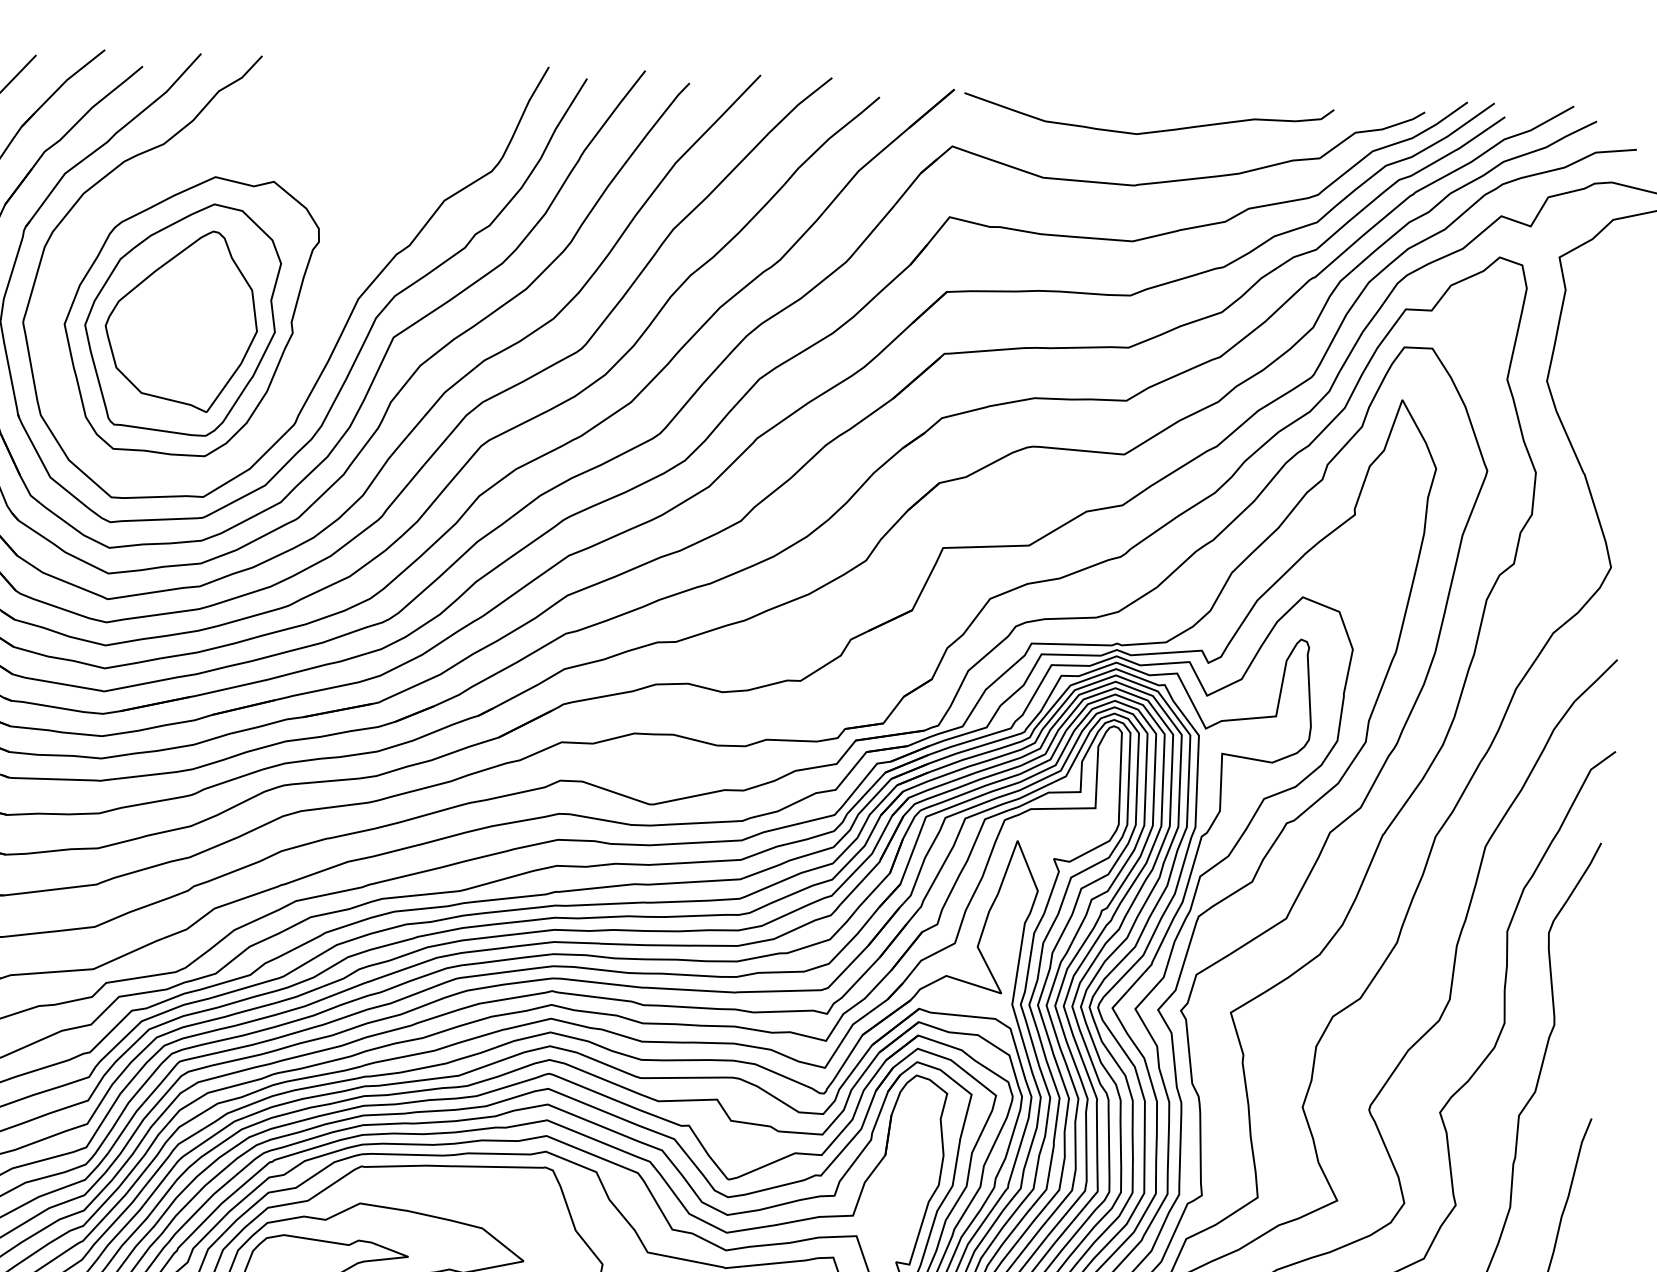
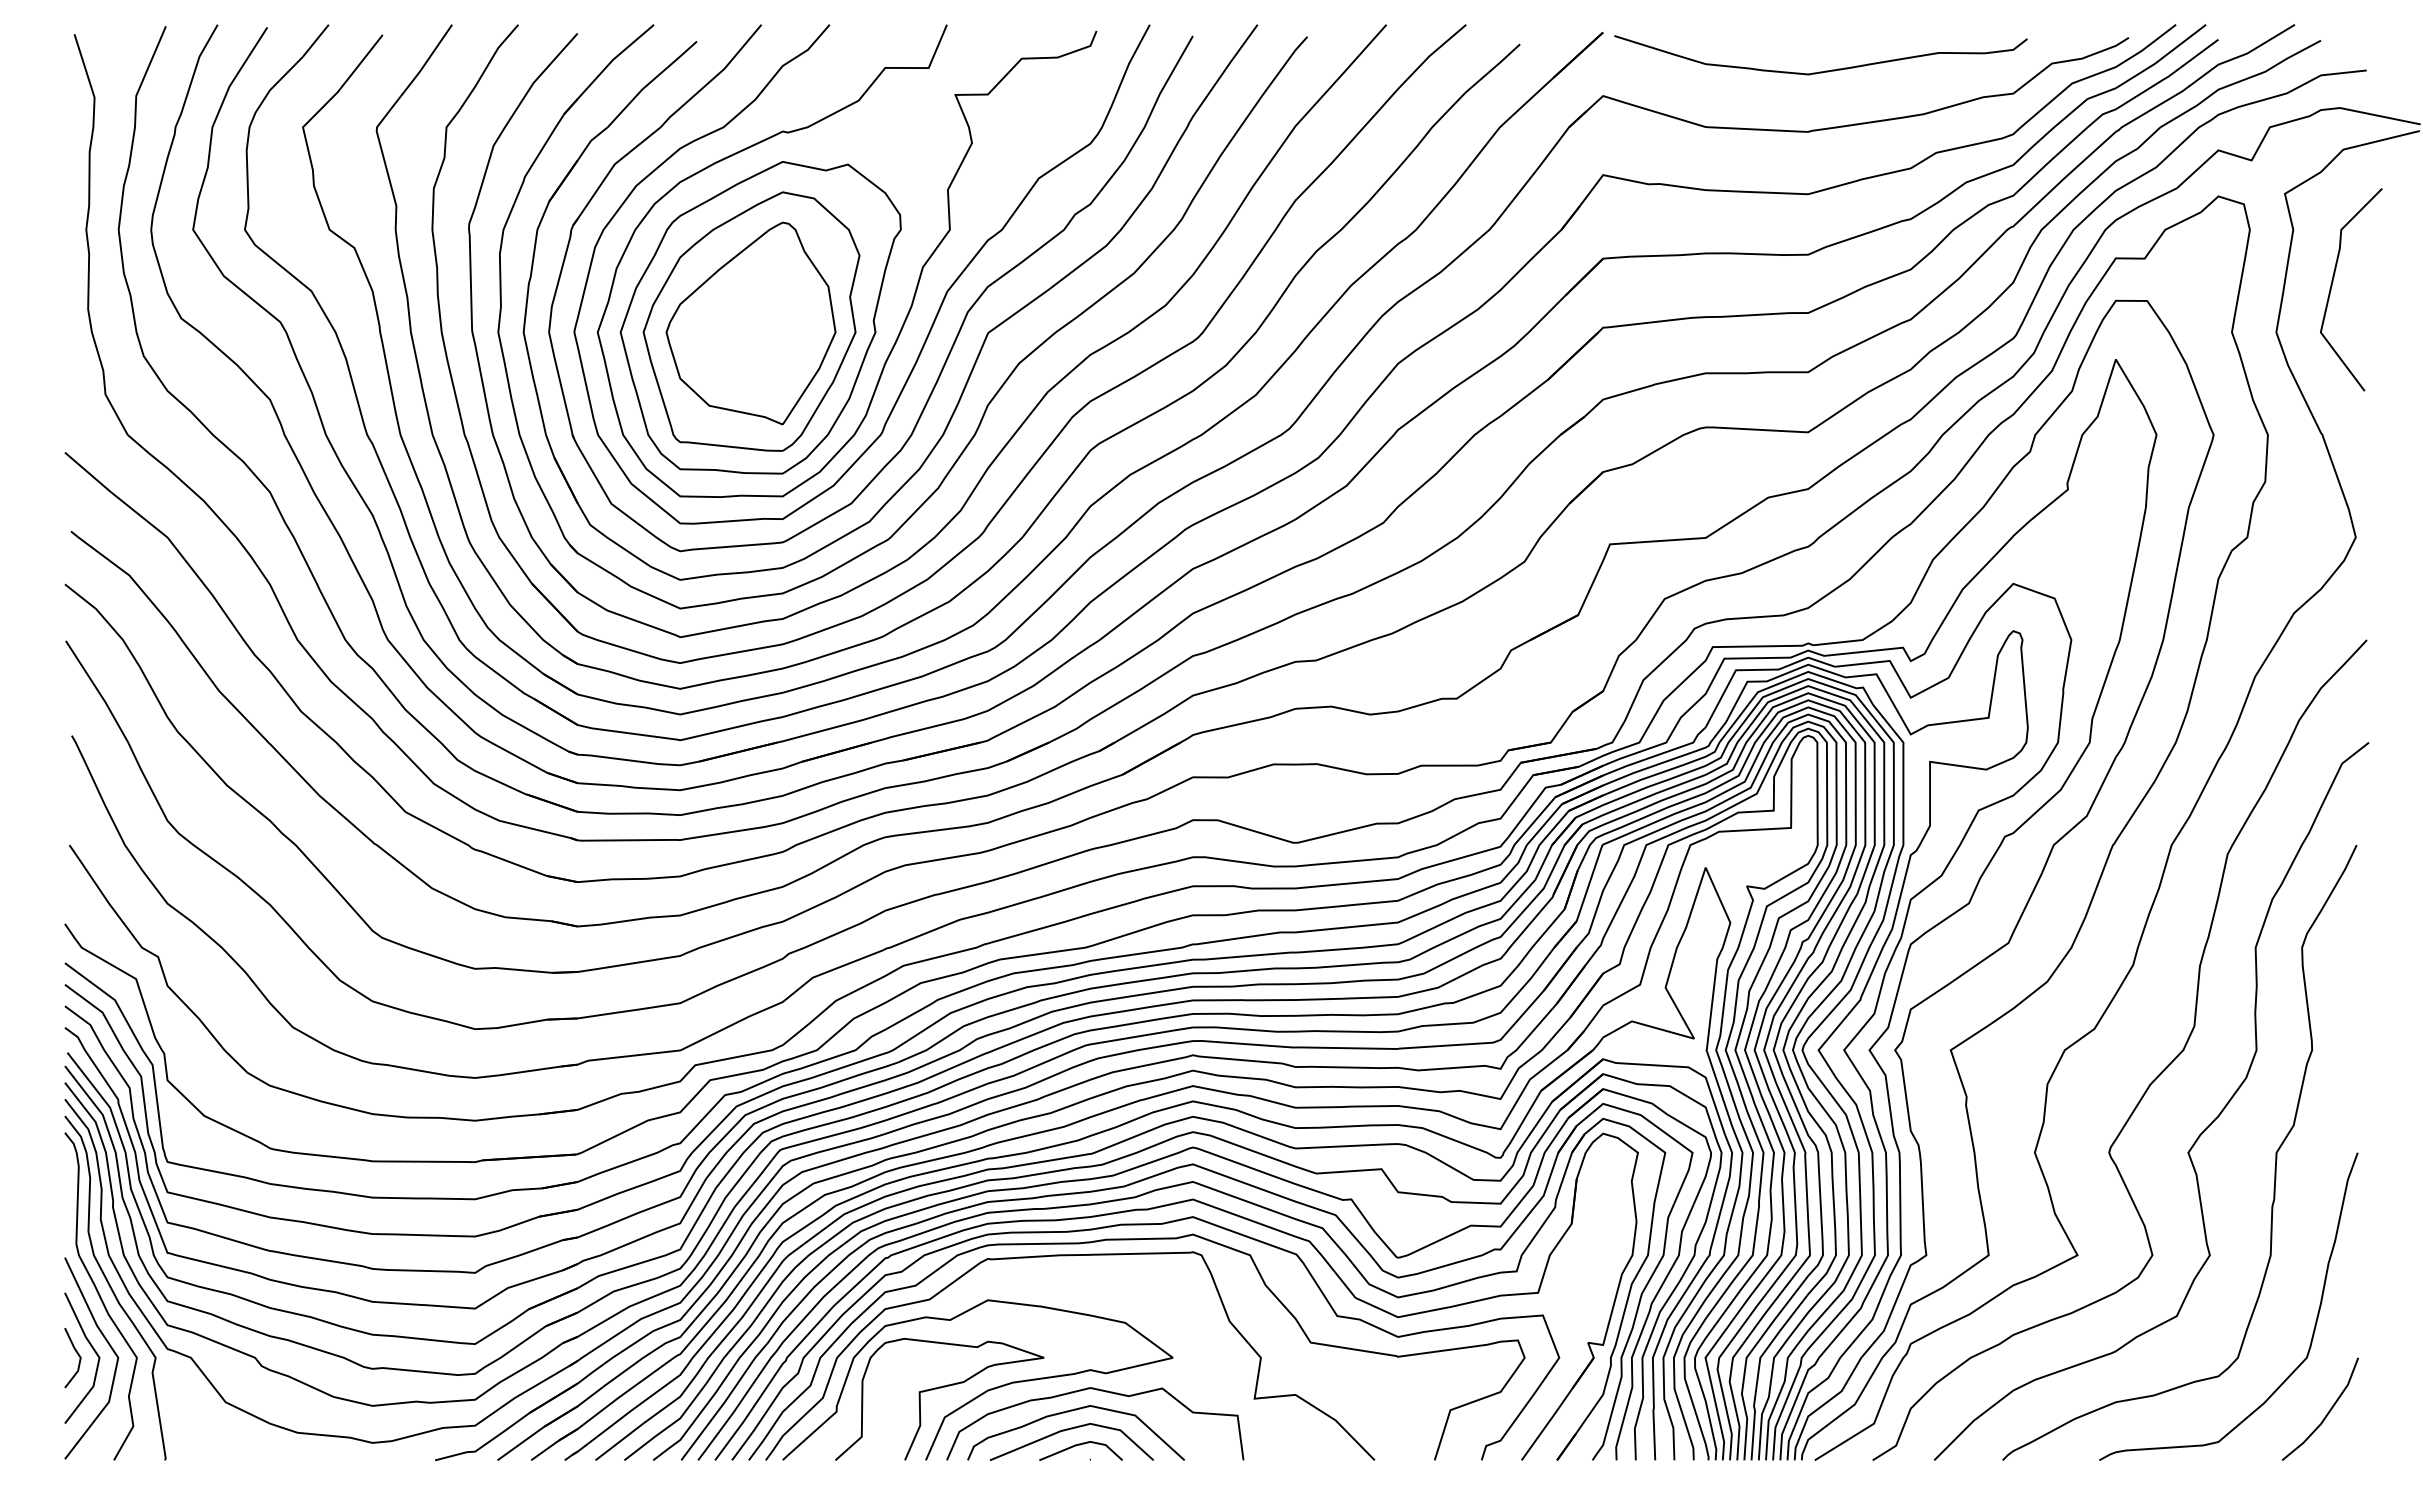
curve: (332, 288) -> (917, 281), added
curve: (1598, 342) -> (2332, 286), added

